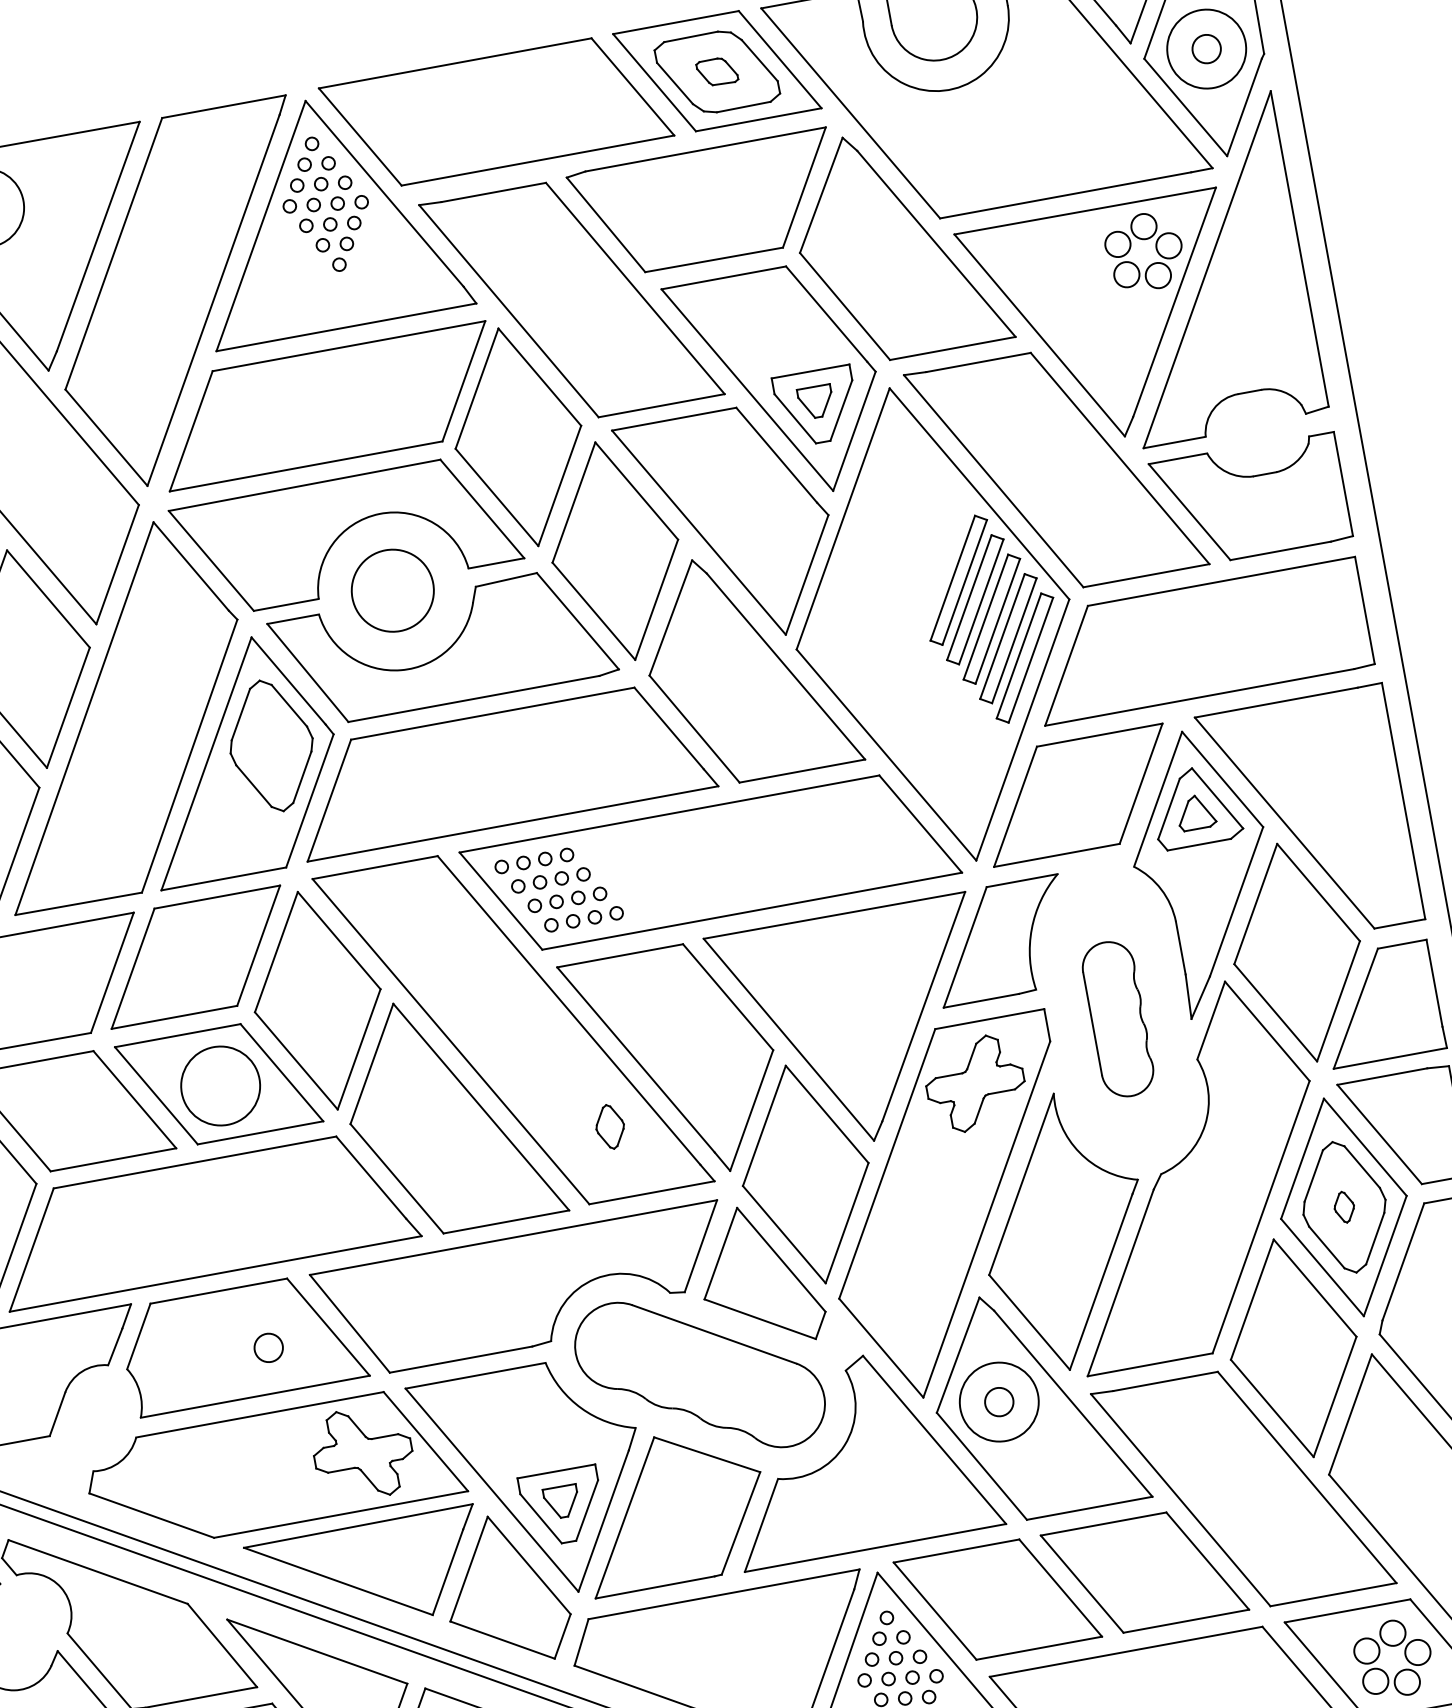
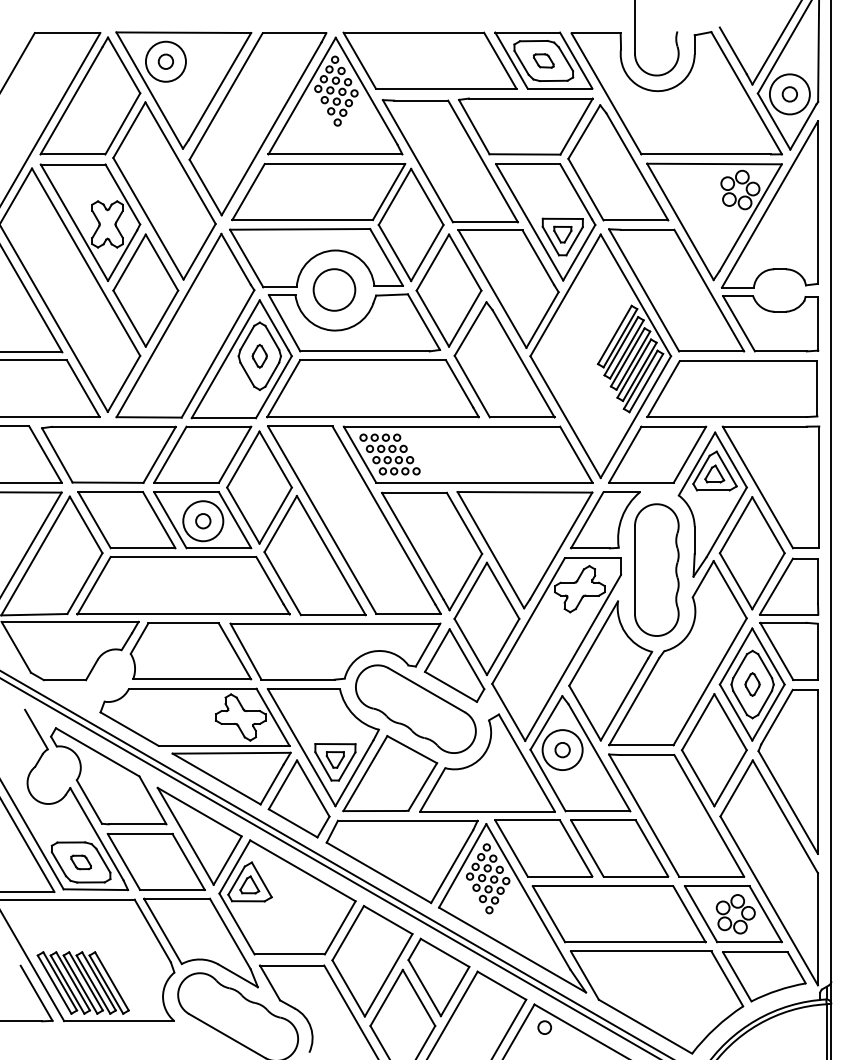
part: (1117, 1018) -> (656, 569), size x1.67
part: (609, 1127) -> (259, 356), moved
part: (1344, 1207) -> (752, 684), size x1.43
circle: (269, 1348) -> (203, 521), moved

